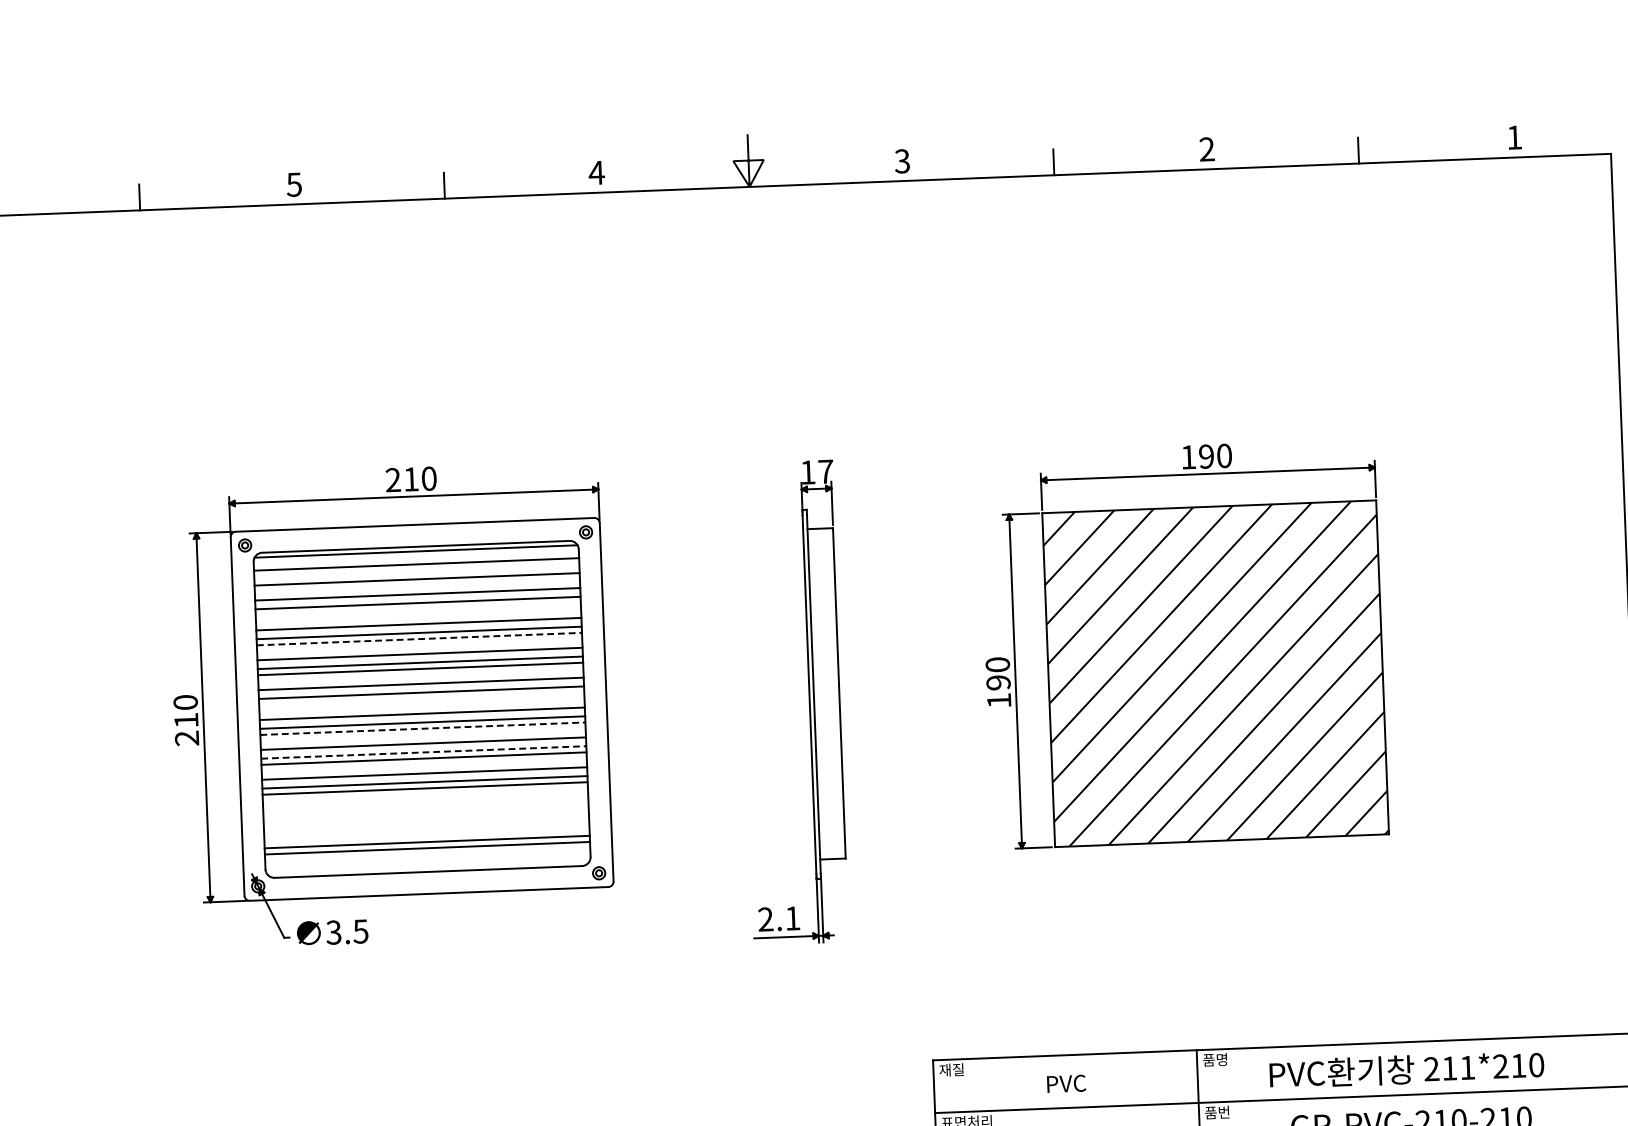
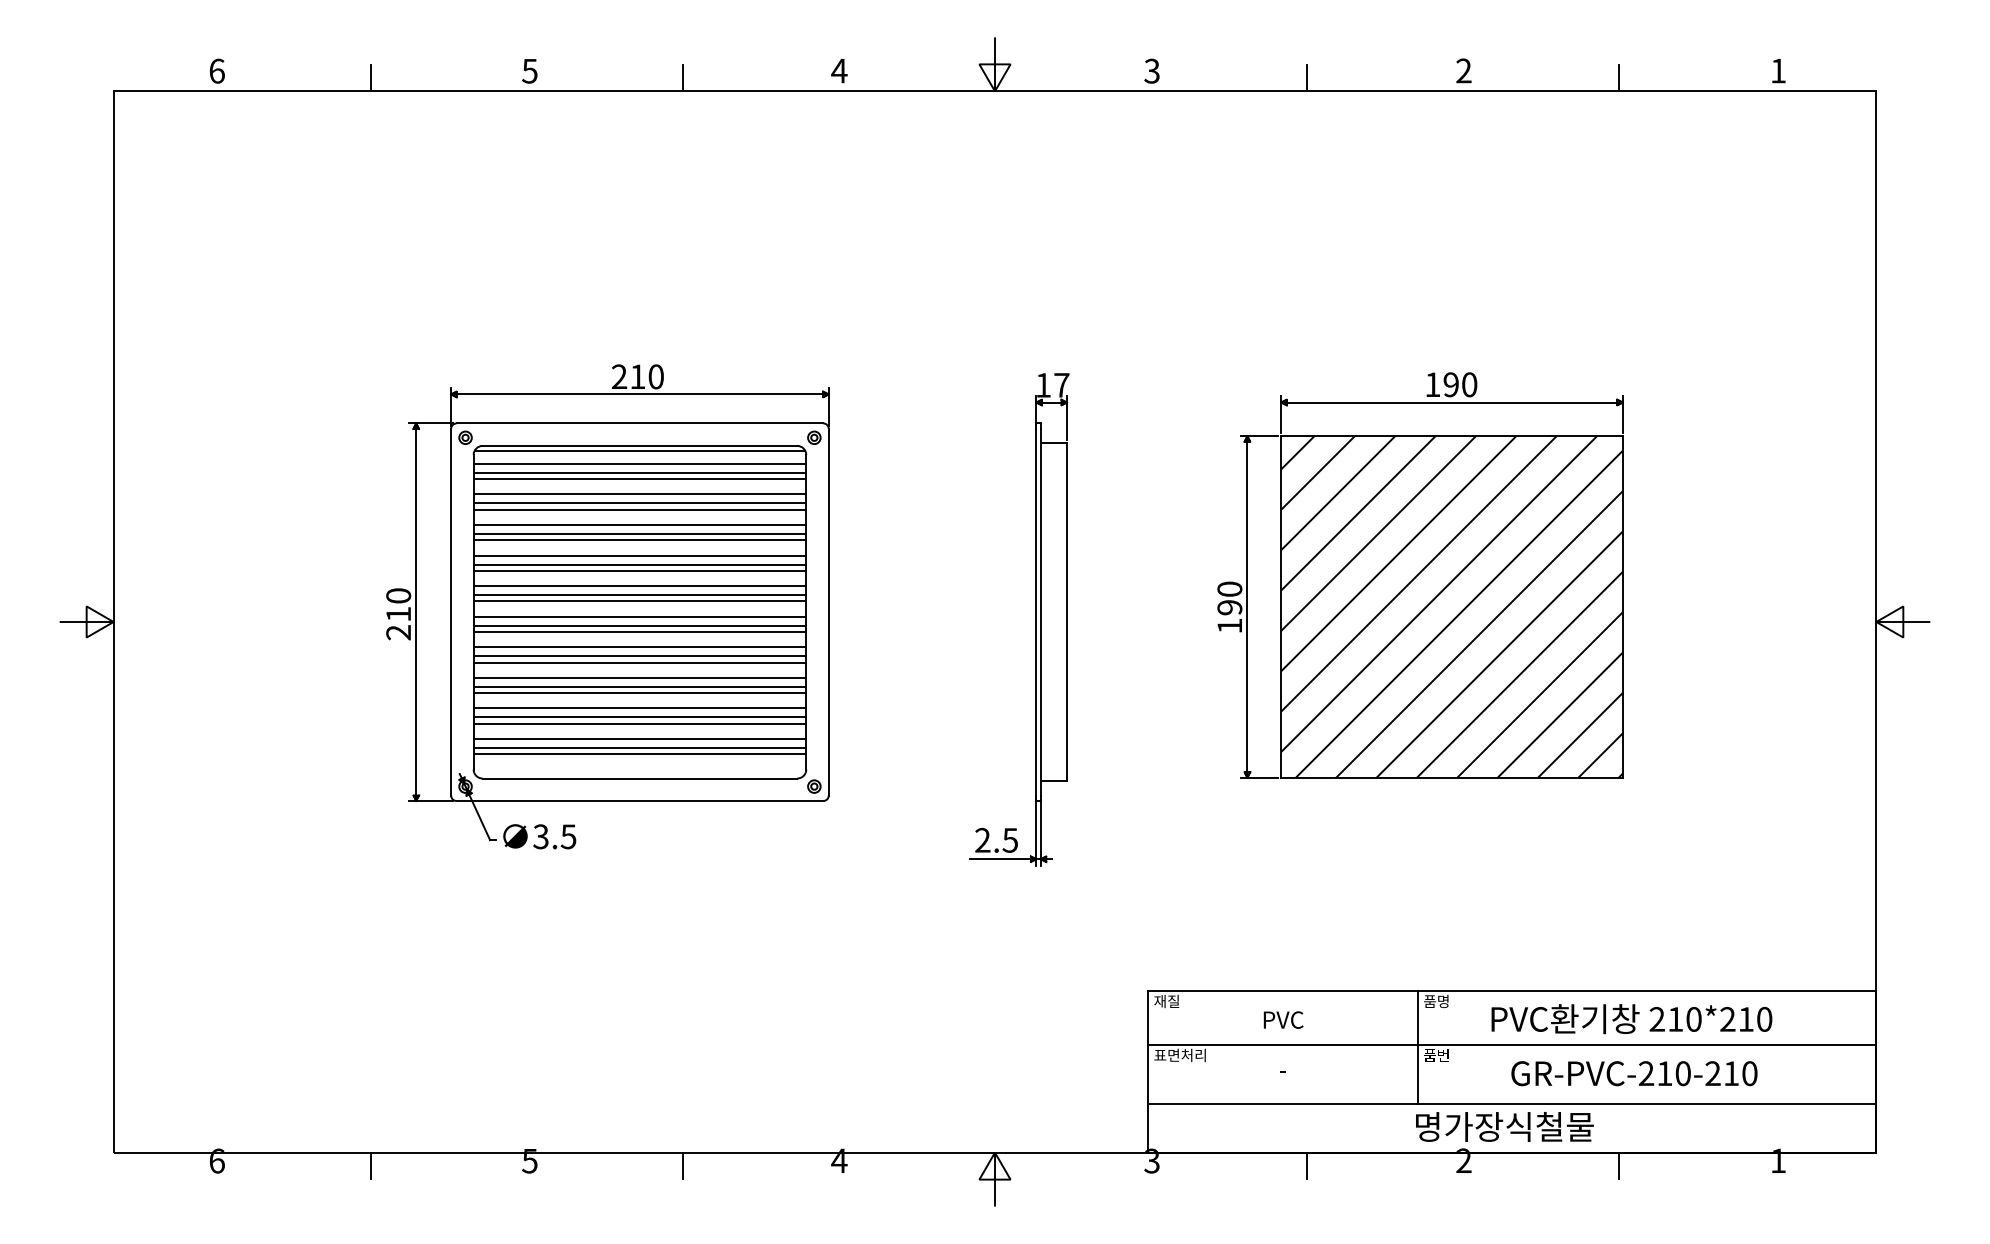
line: (416, 572) -> (639, 472), added
line: (417, 609) -> (639, 509), added
line: (419, 639) -> (640, 540), dashed -> solid
line: (421, 698) -> (639, 601), added
line: (423, 729) -> (640, 632), dashed -> solid
line: (424, 752) -> (640, 656), dashed -> solid
line: (425, 803) -> (639, 708), added
line: (425, 812) -> (639, 717), added
line: (425, 818) -> (639, 723), added
line: (426, 832) -> (639, 738), added
text: (791, 918) -> (1009, 840), 2.1 -> 2.5
text: (1467, 1067) -> (1693, 1019), 211*210 -> 210*210

